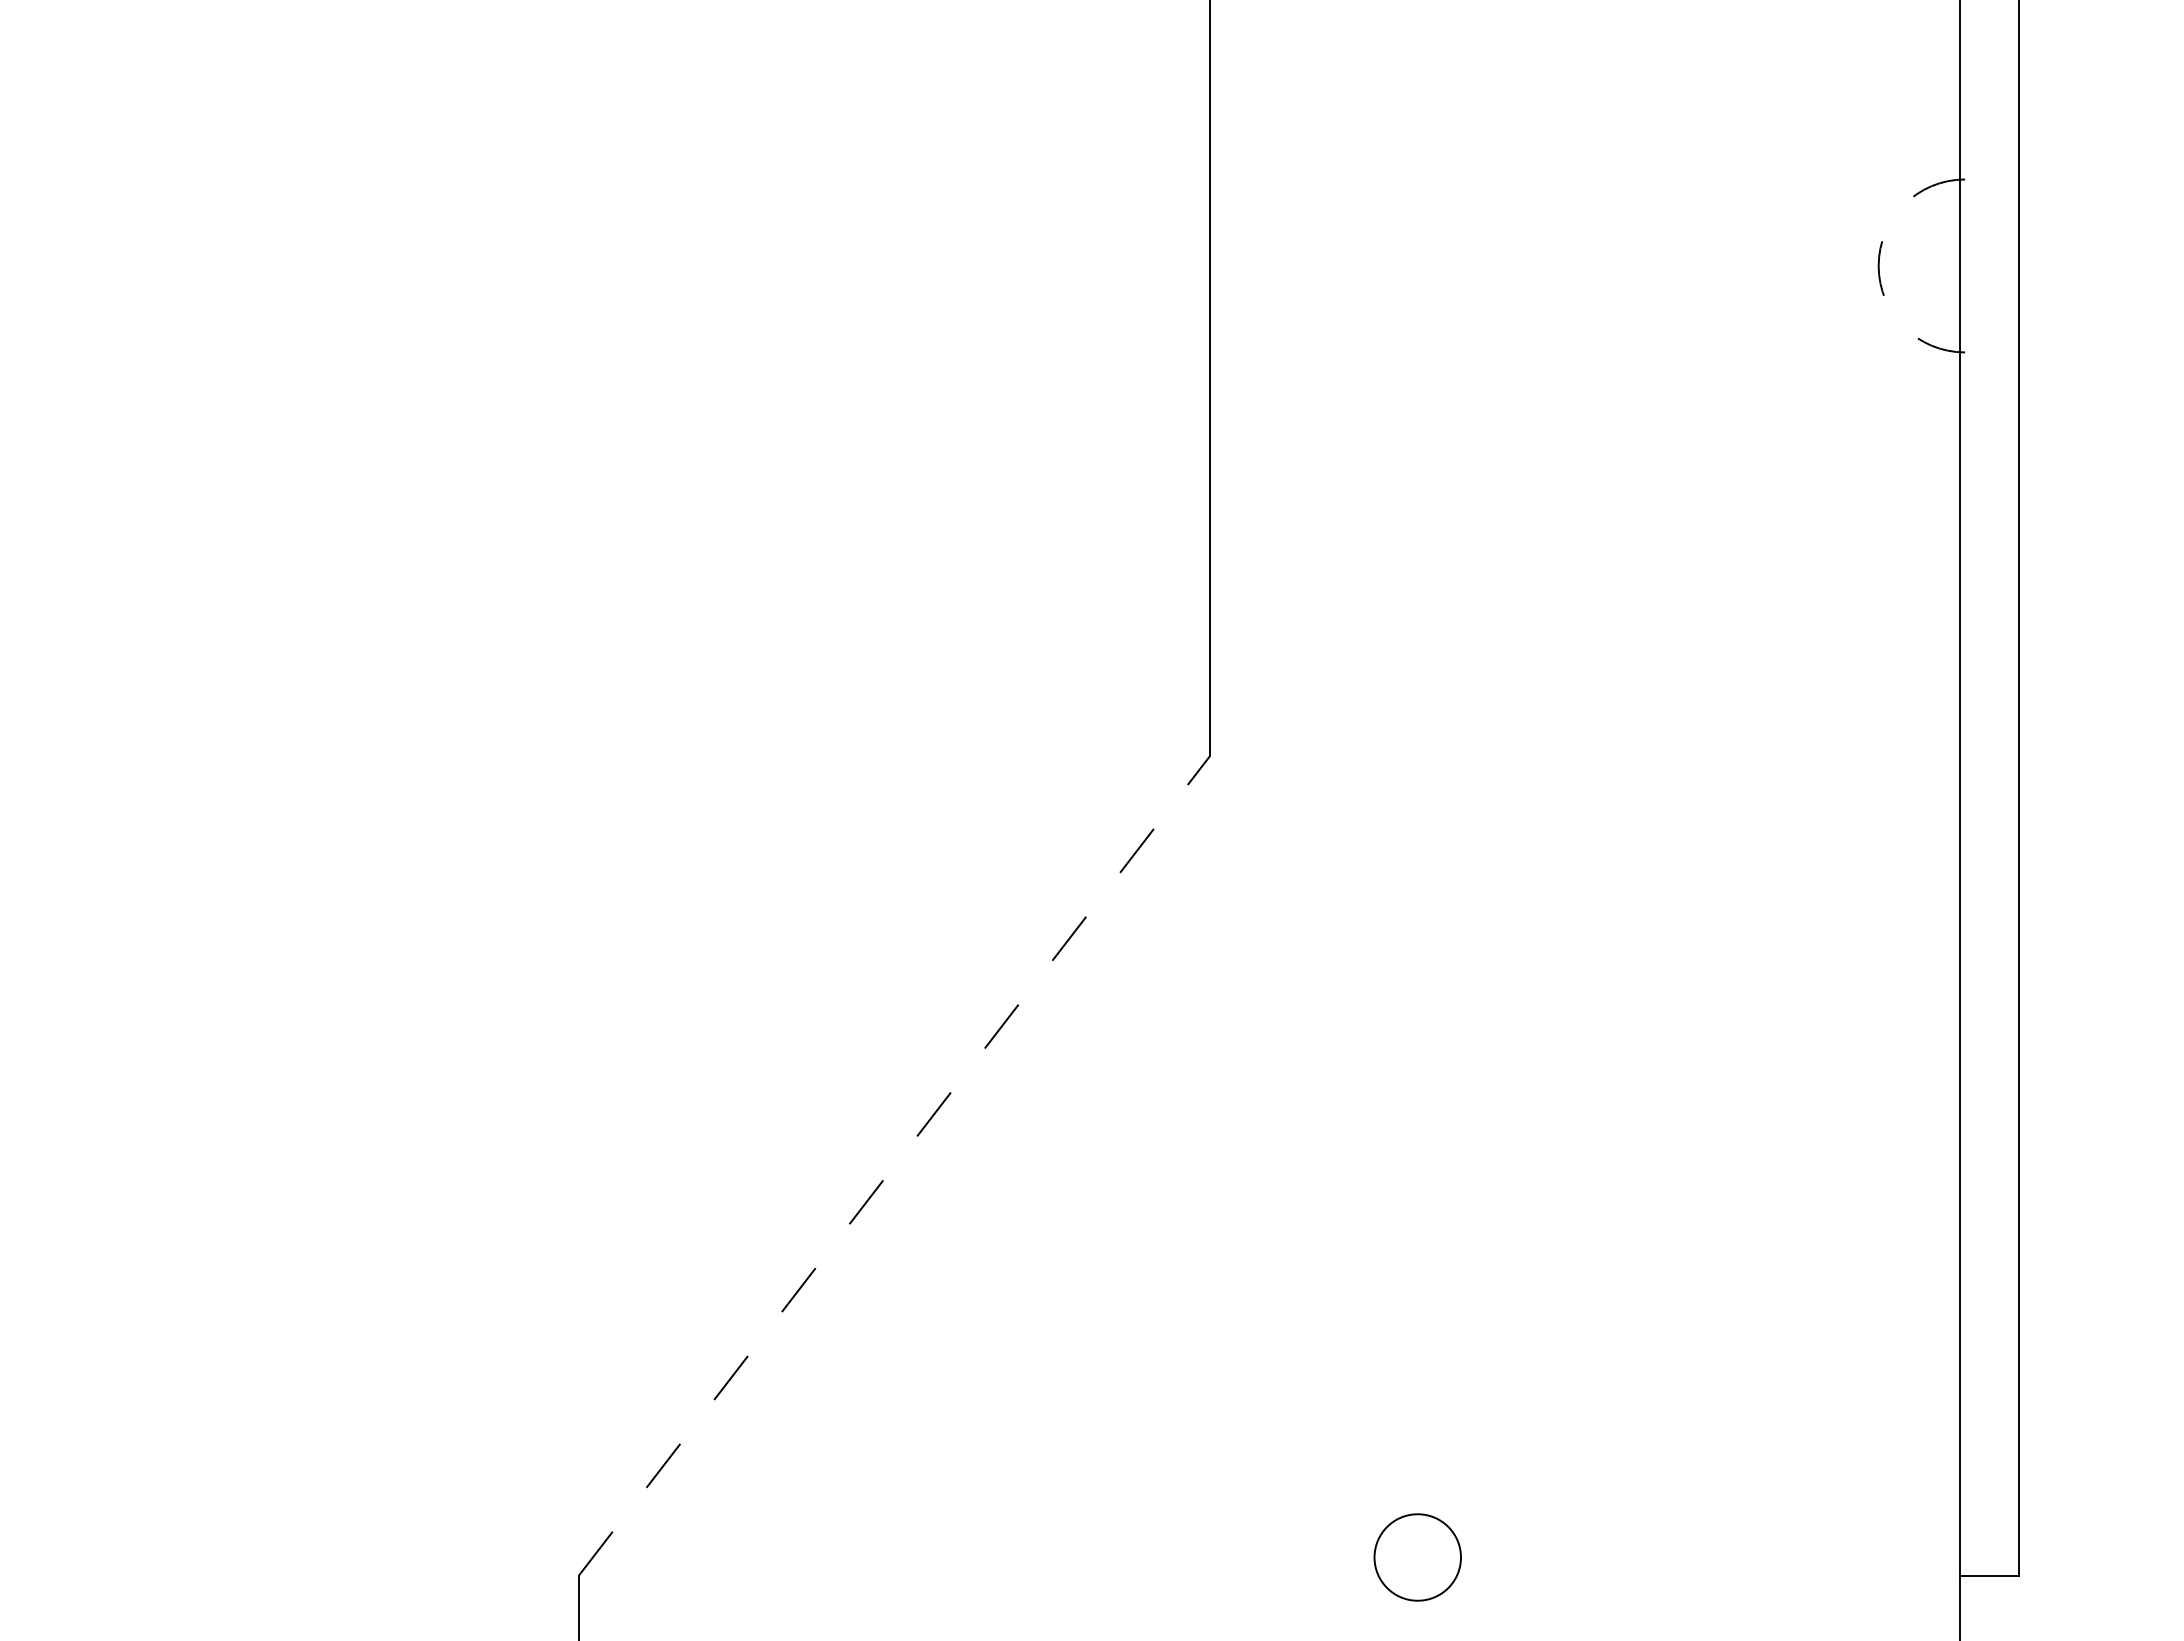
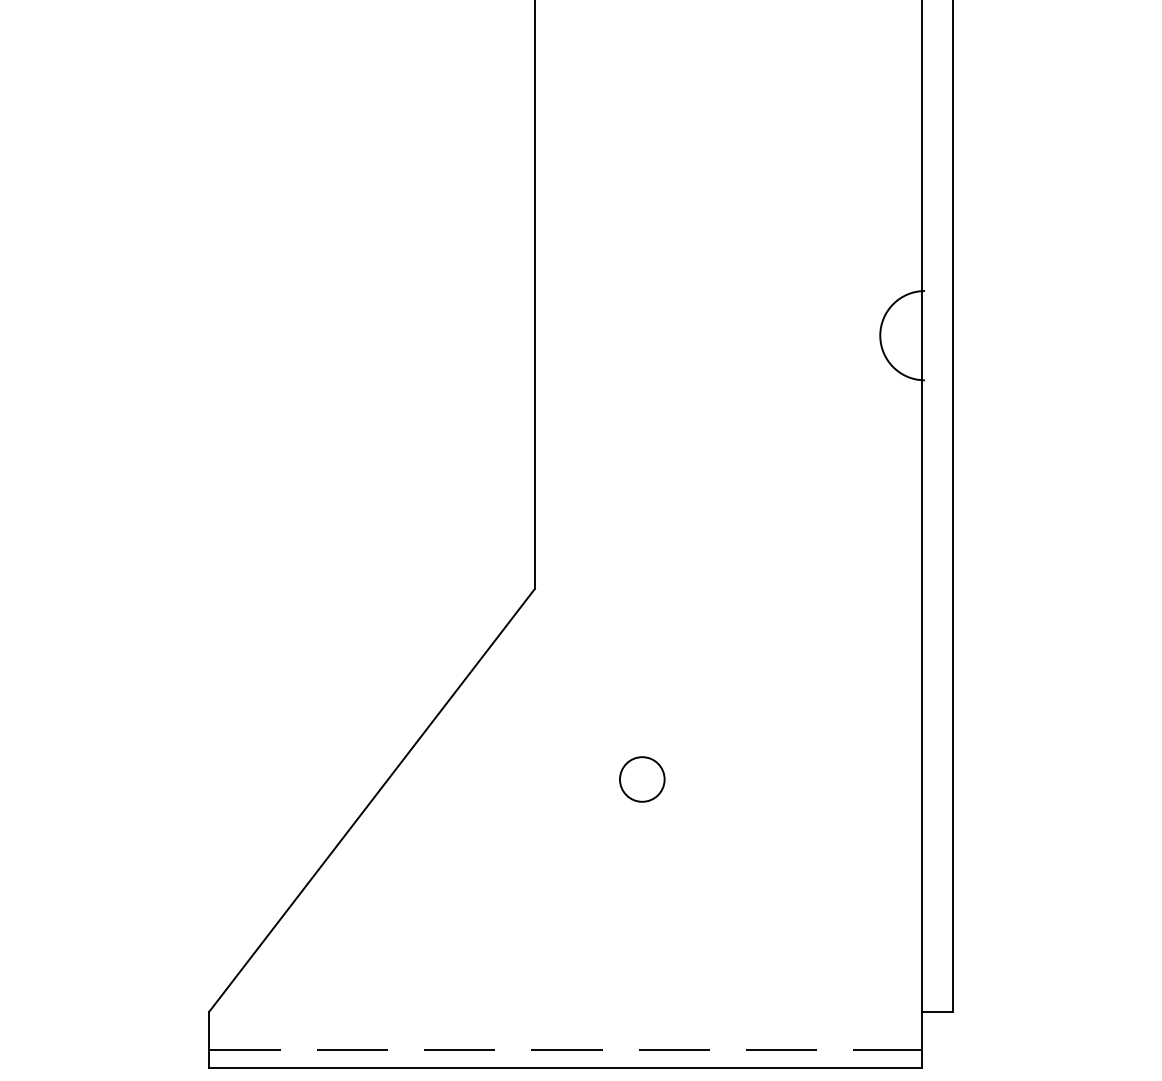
arc: (1879, 265) -> (880, 335), dashed -> solid
line: (895, 1166) -> (372, 800), dashed -> solid
circle: (1418, 1557) -> (642, 779), moved

